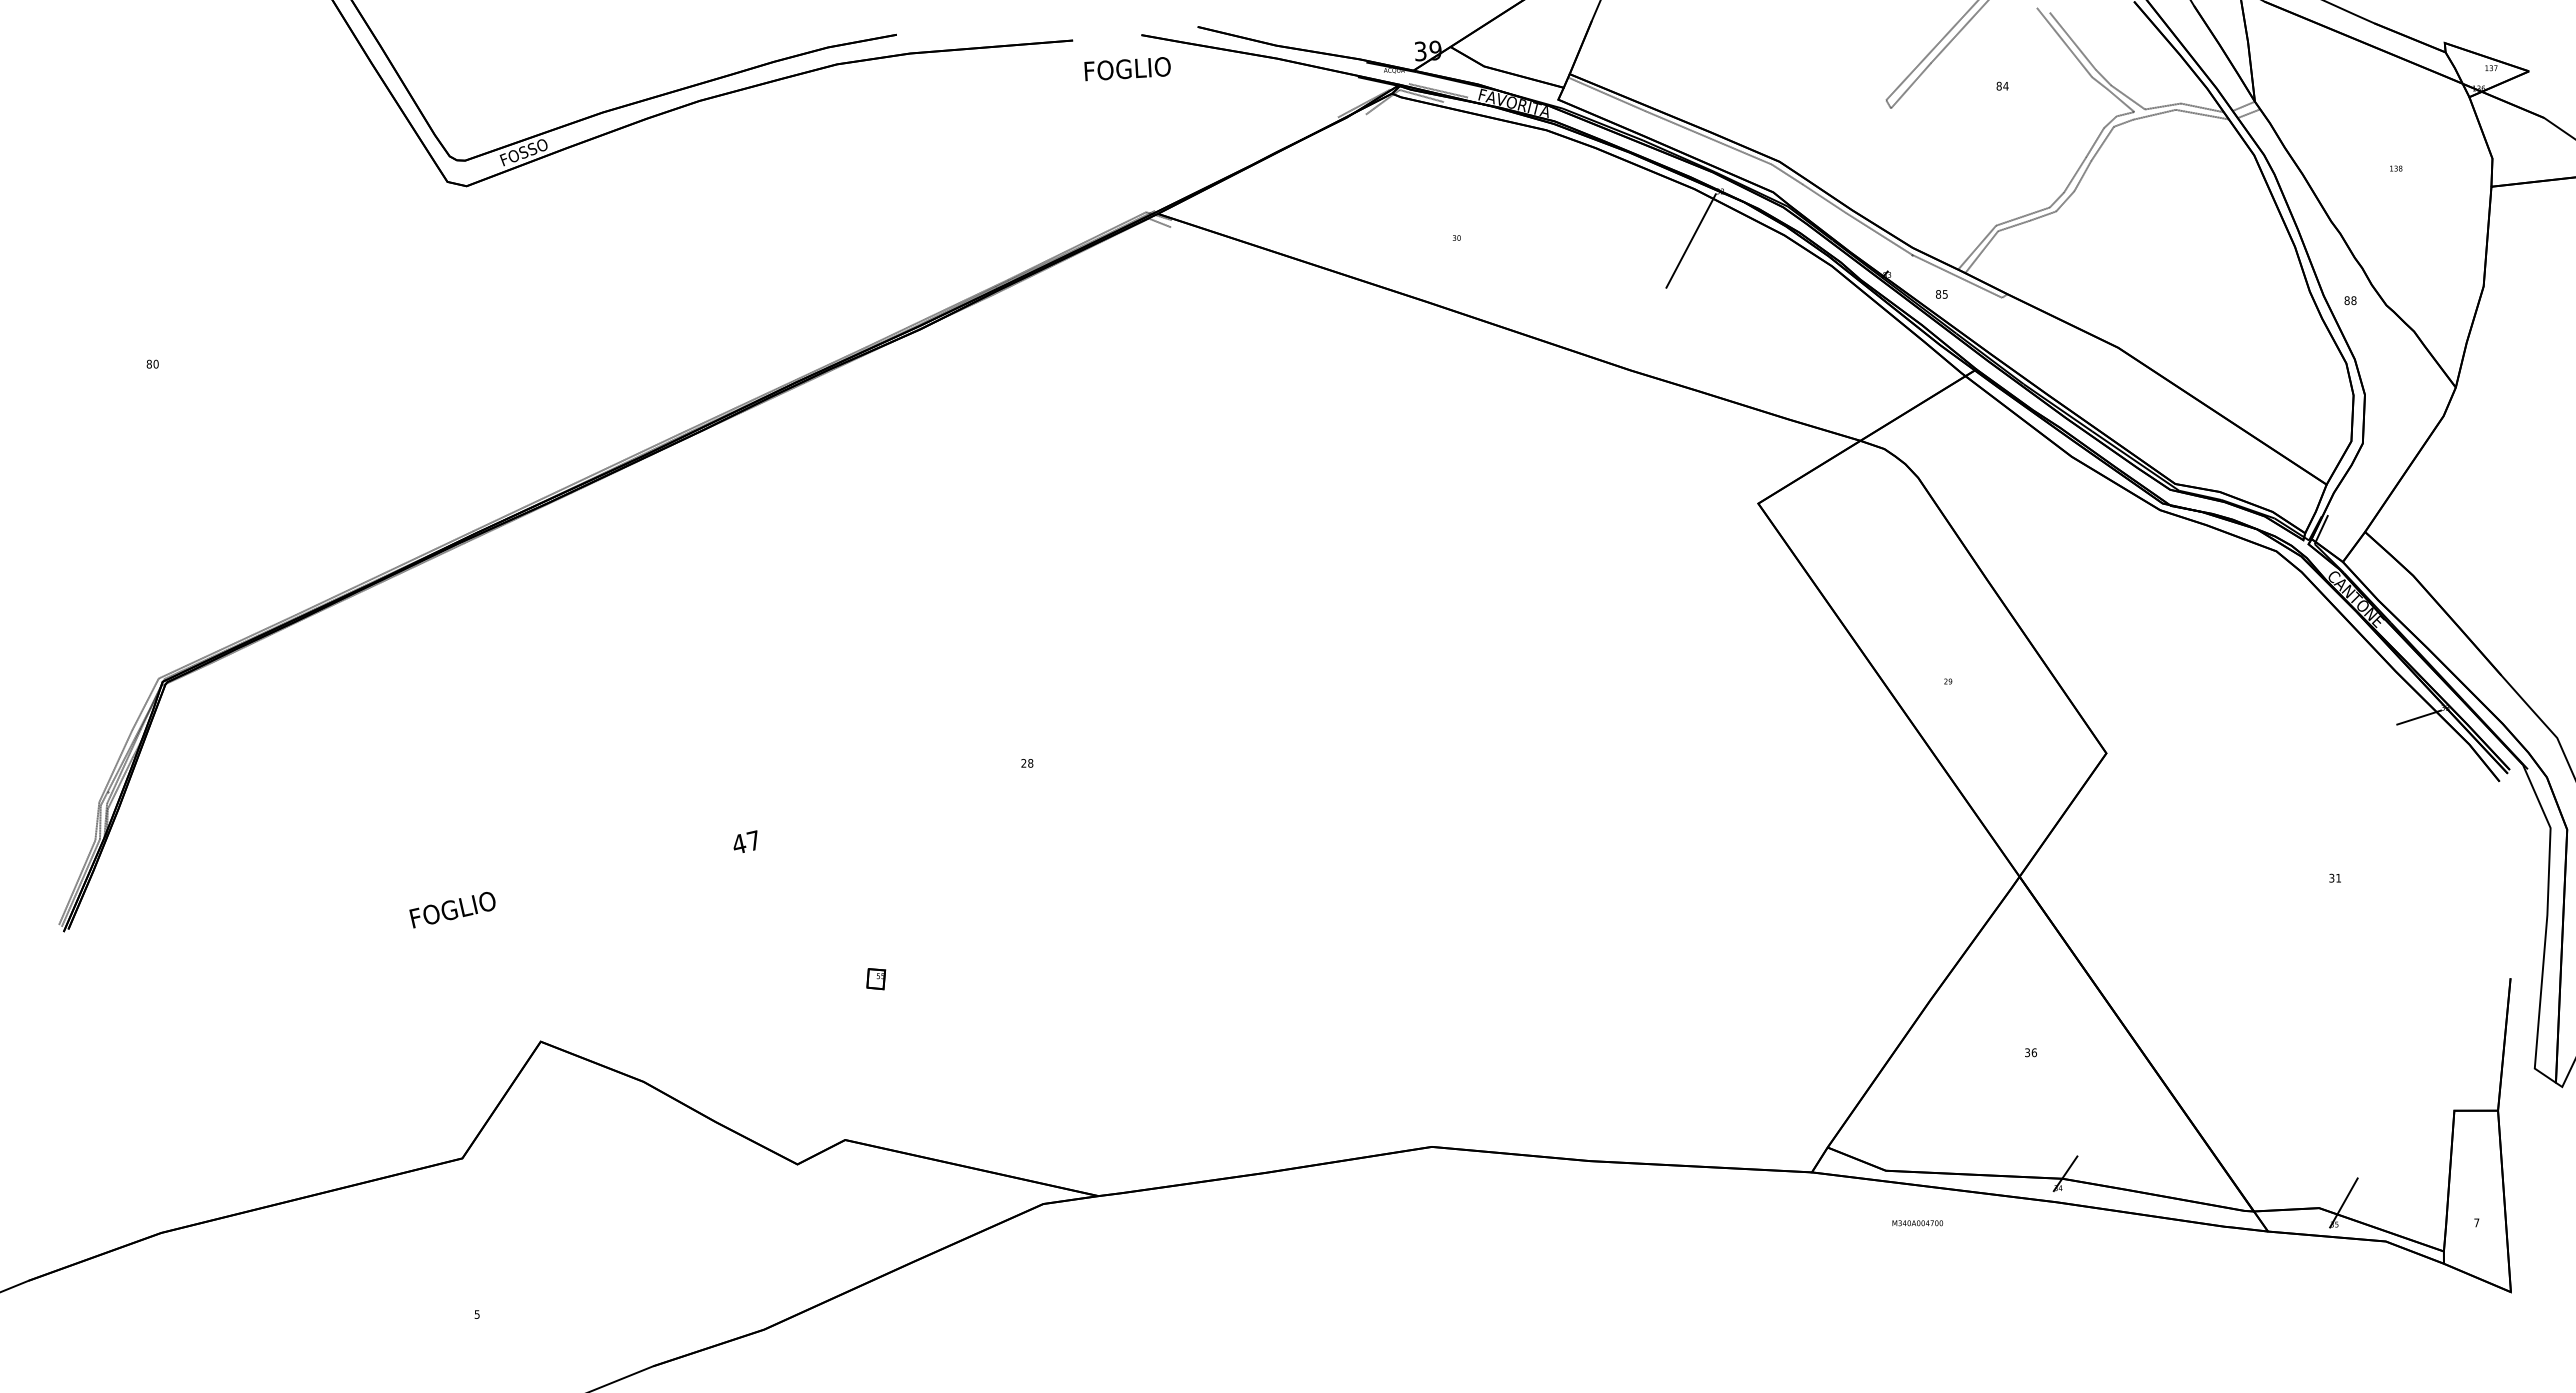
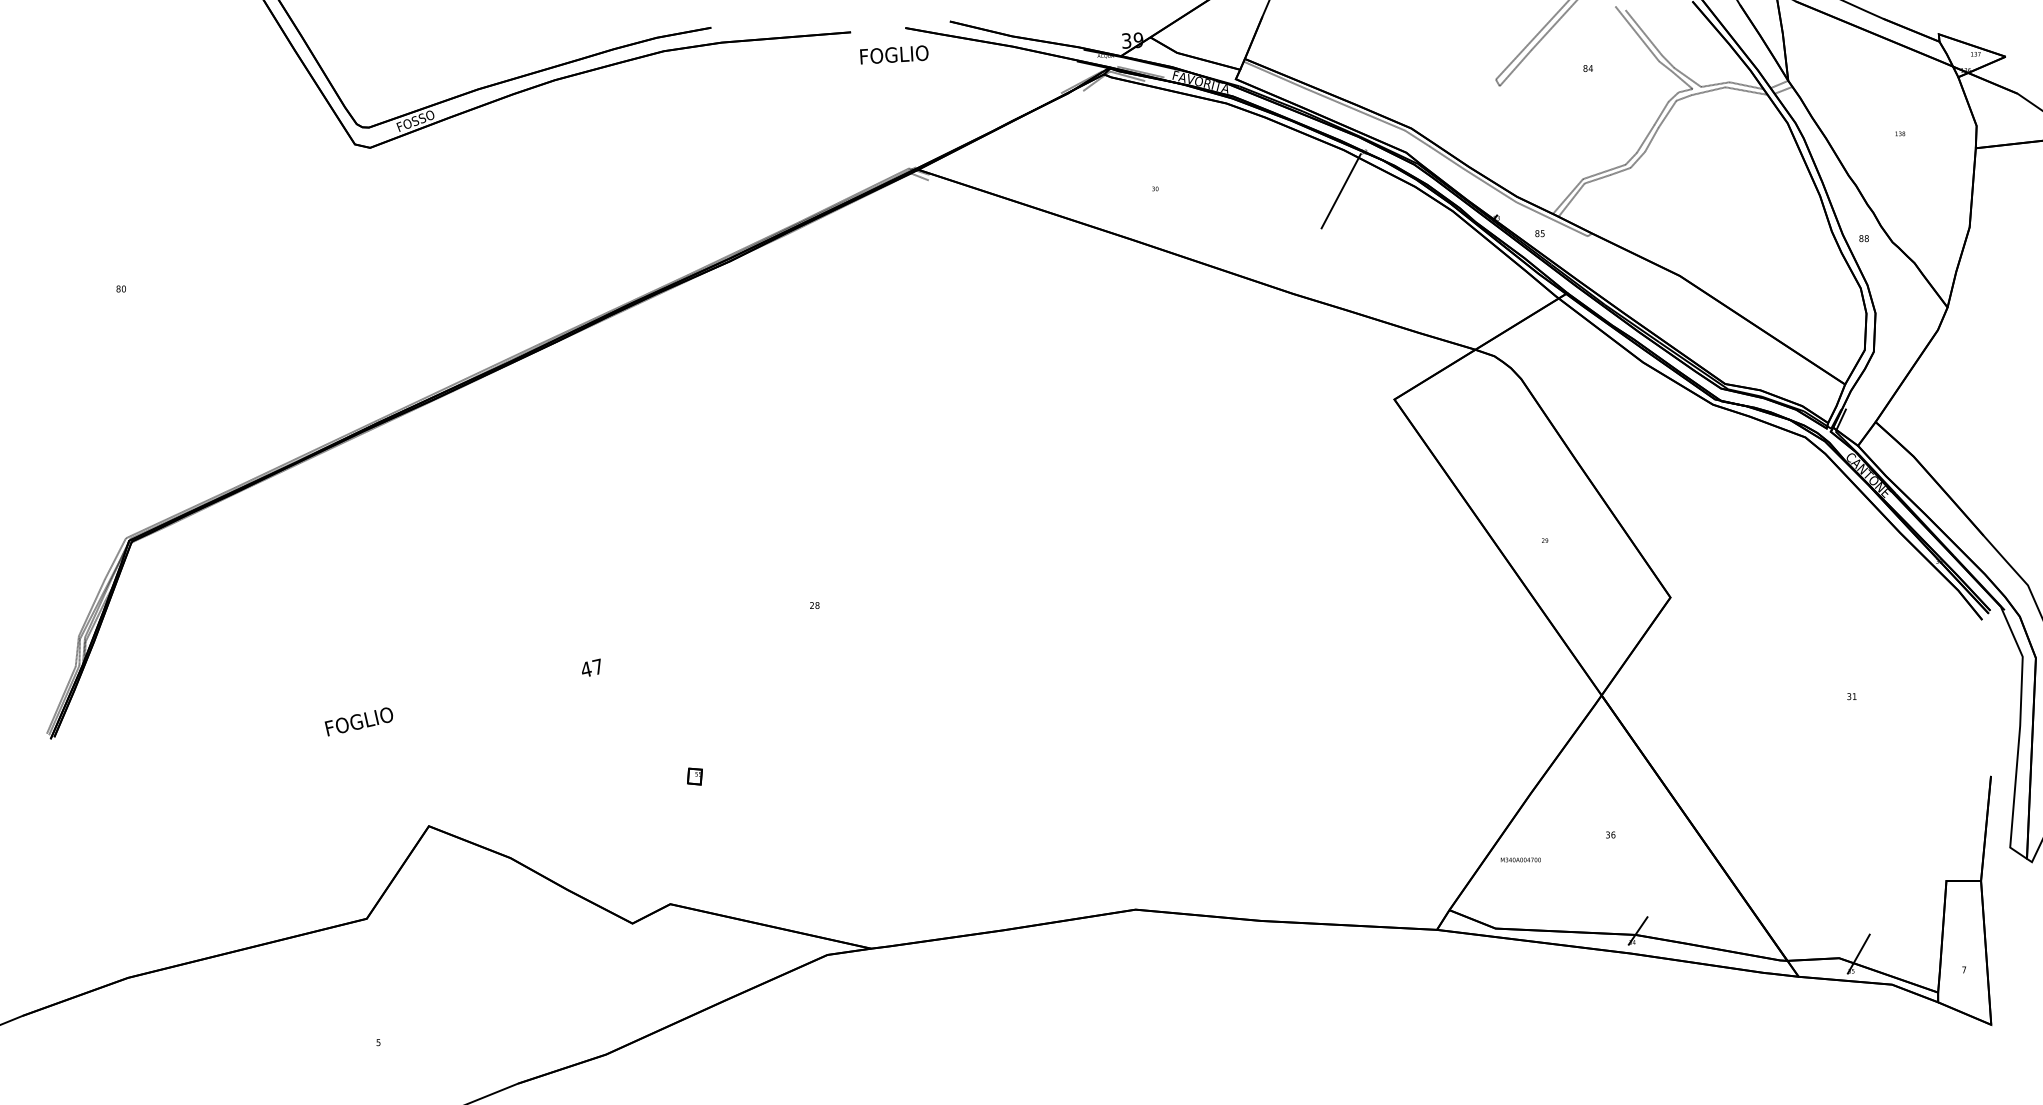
line: (2418, 717) -> (1917, 569), removed
text: (1917, 1223) -> (1520, 860), moved

